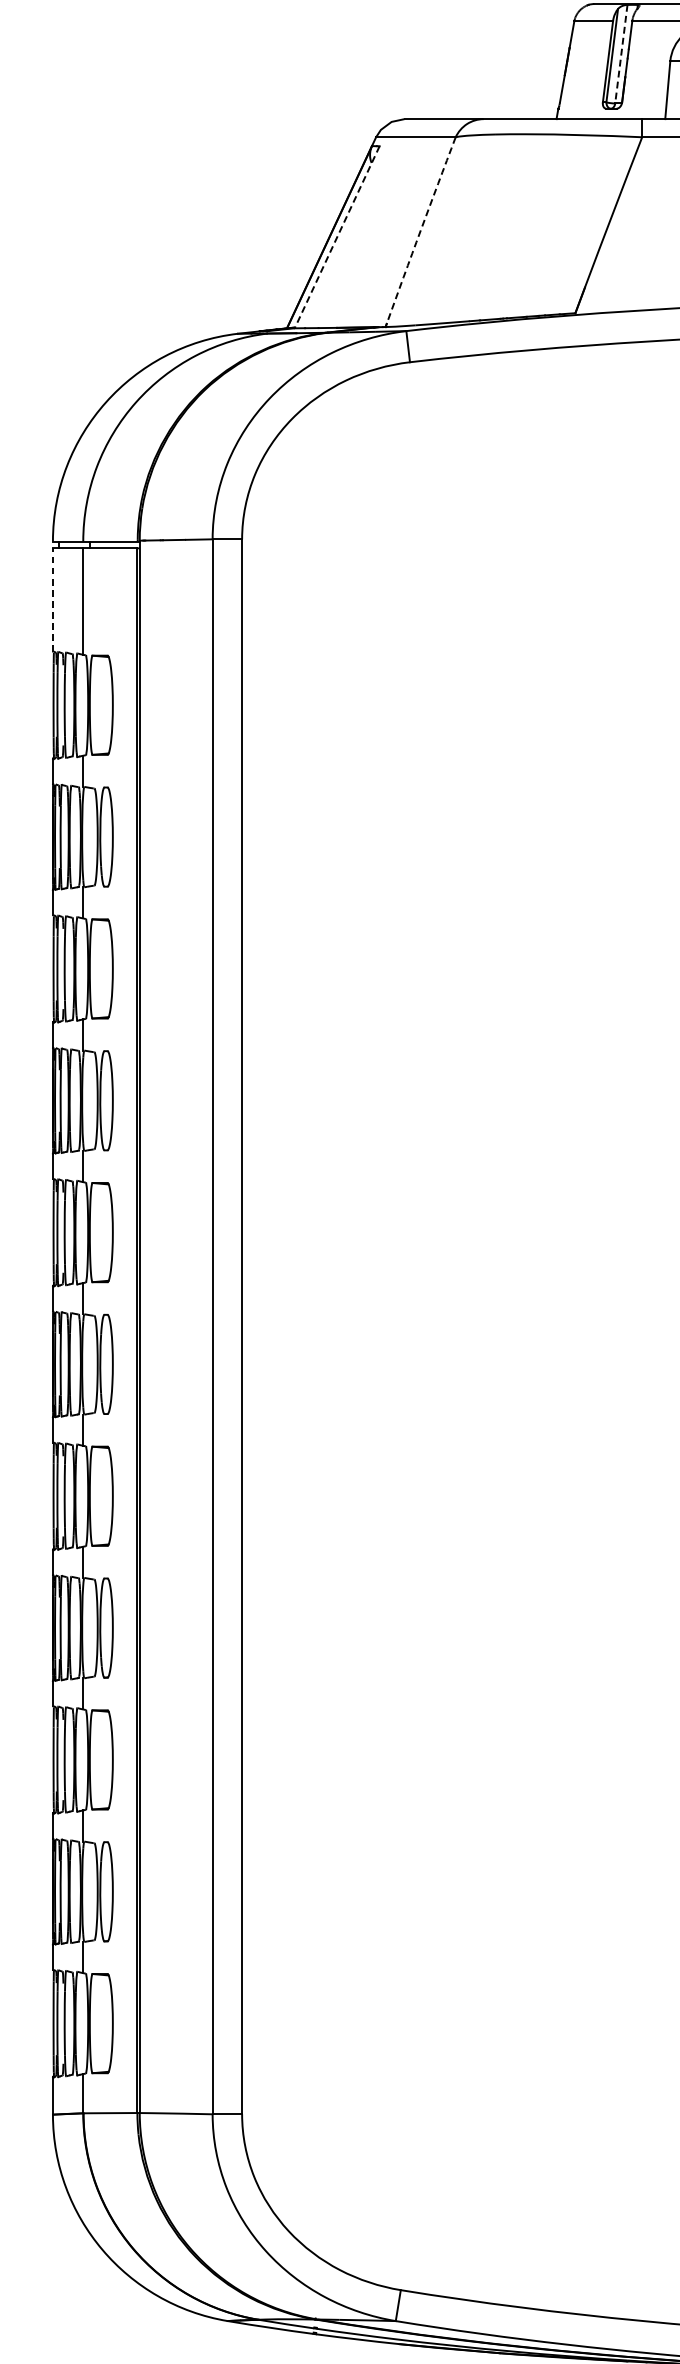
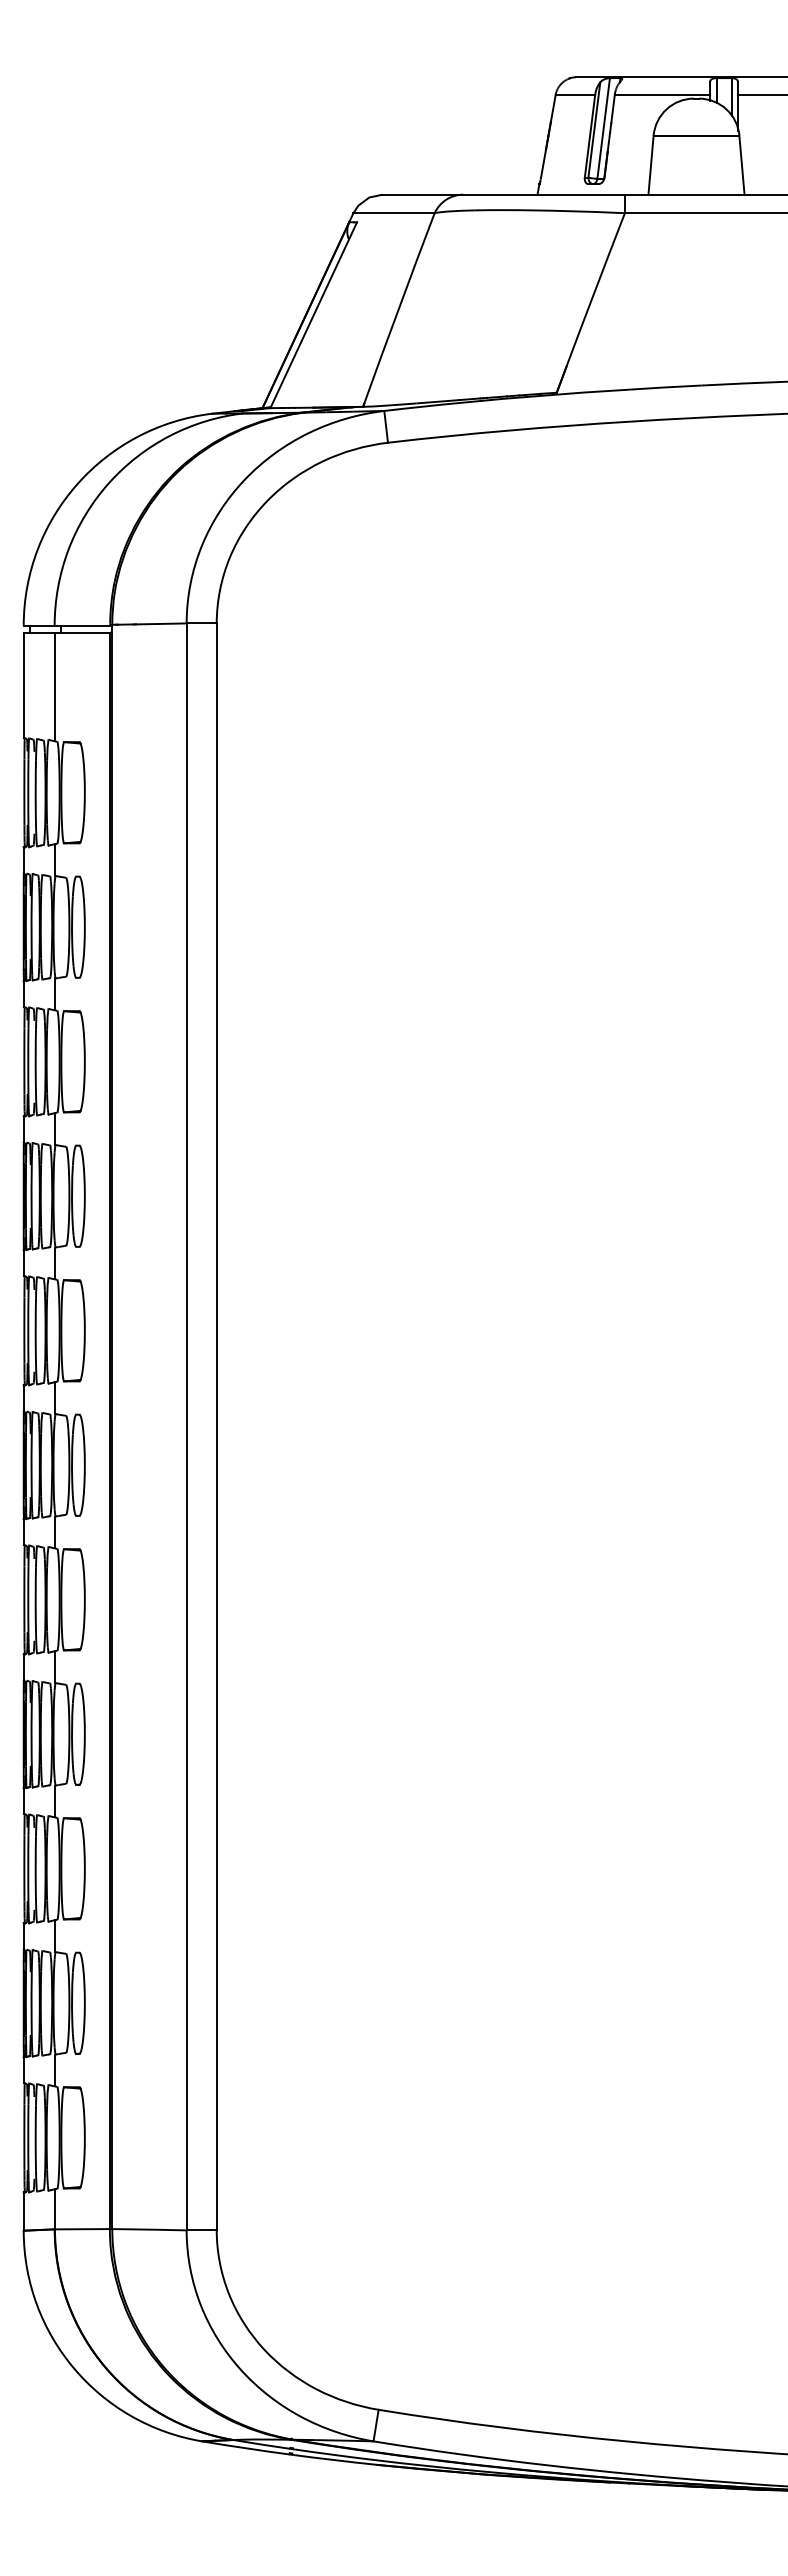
line: (621, 54) -> (603, 128), dashed -> solid
arc: (421, 230) -> (399, 308), dashed -> solid
line: (336, 237) -> (313, 315), dashed -> solid
line: (52, 600) -> (23, 685), dashed -> solid

